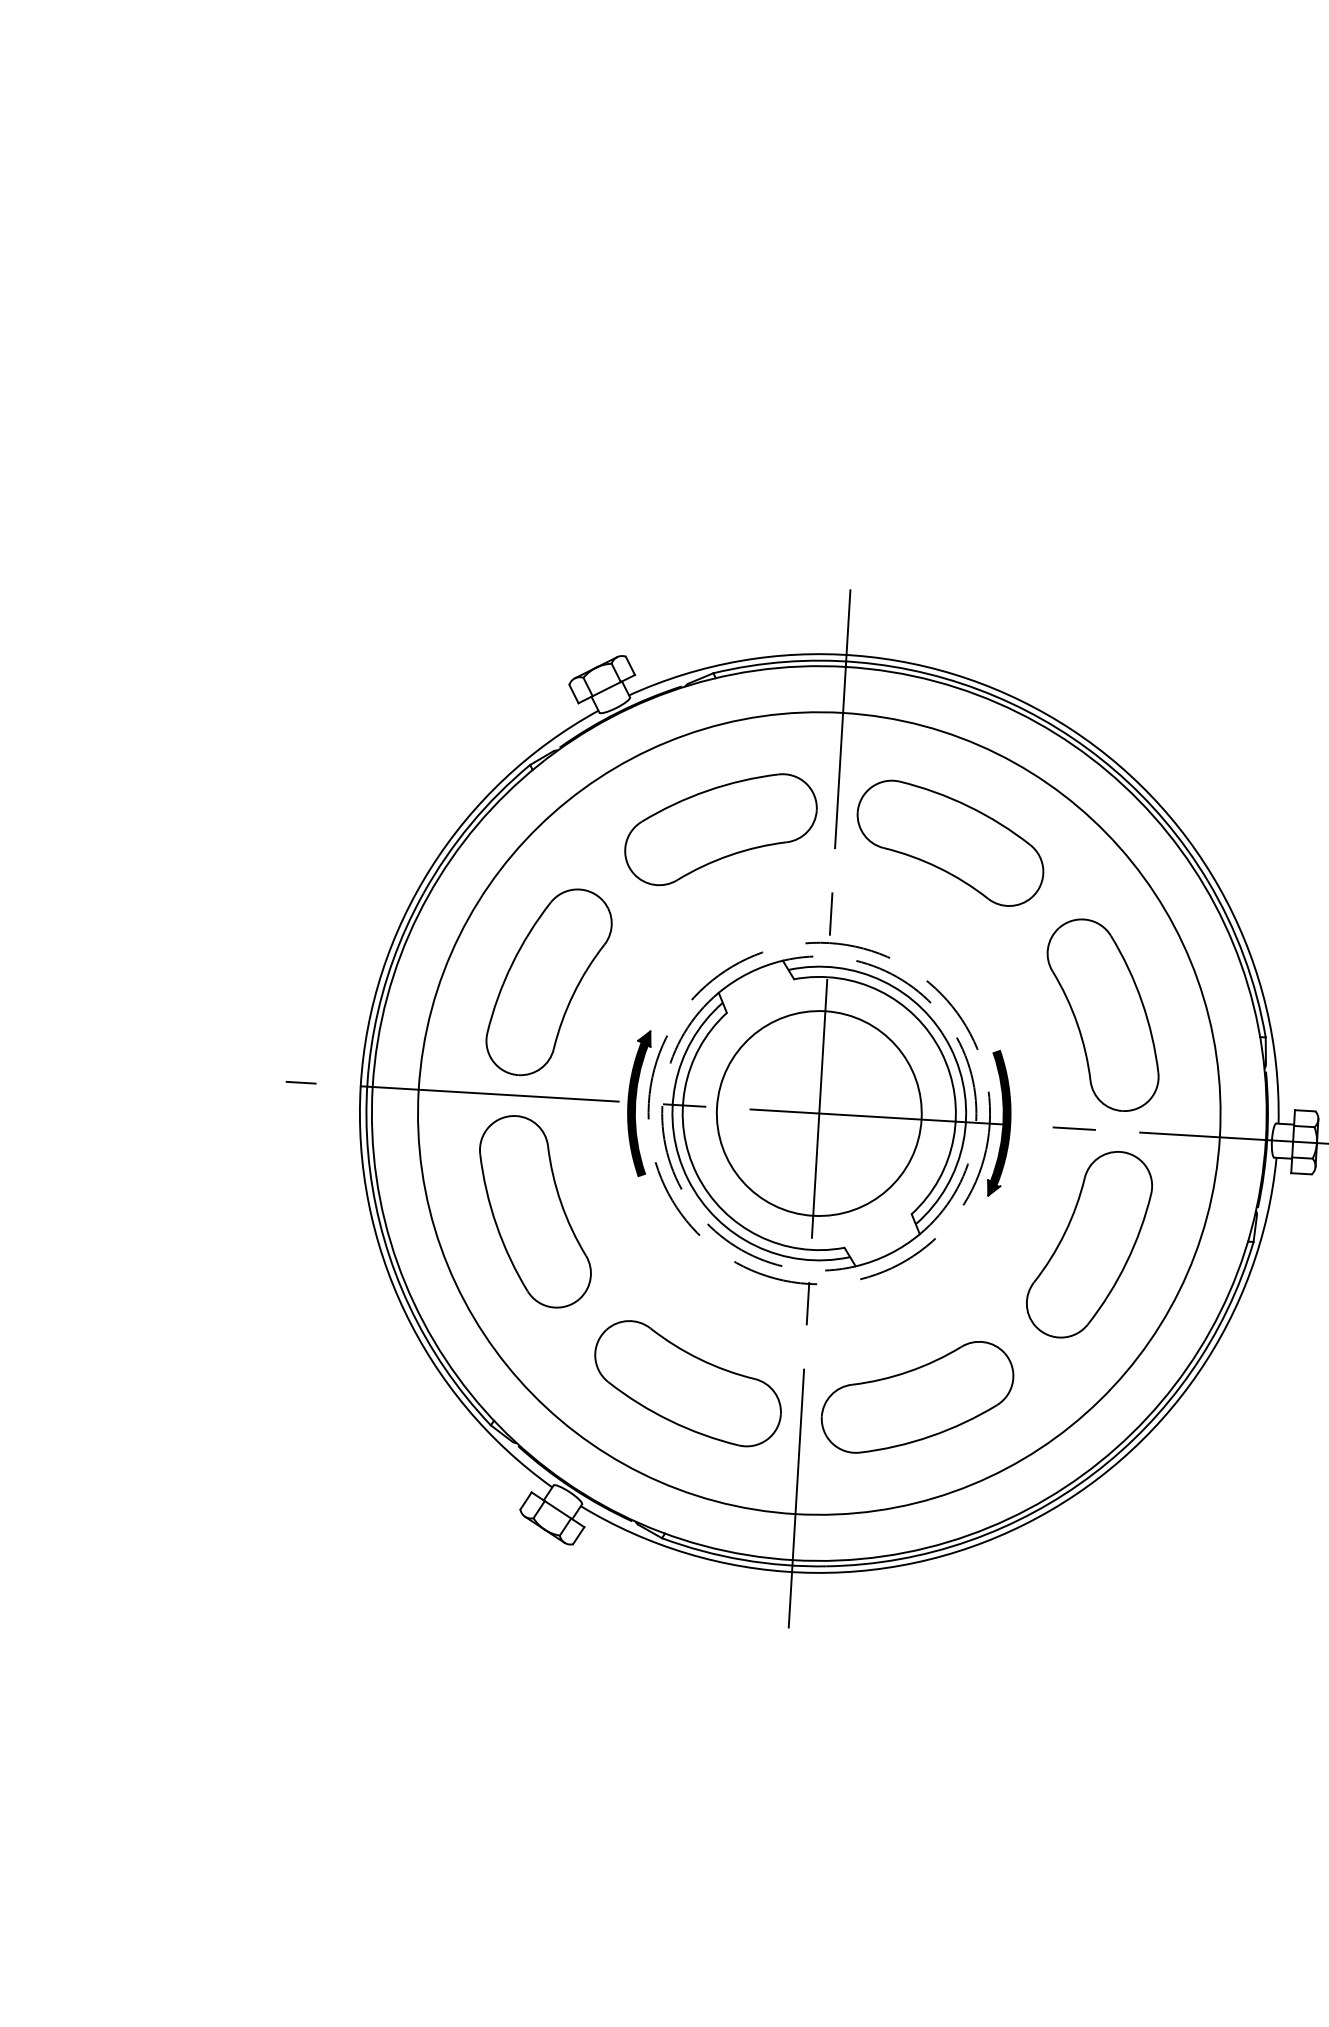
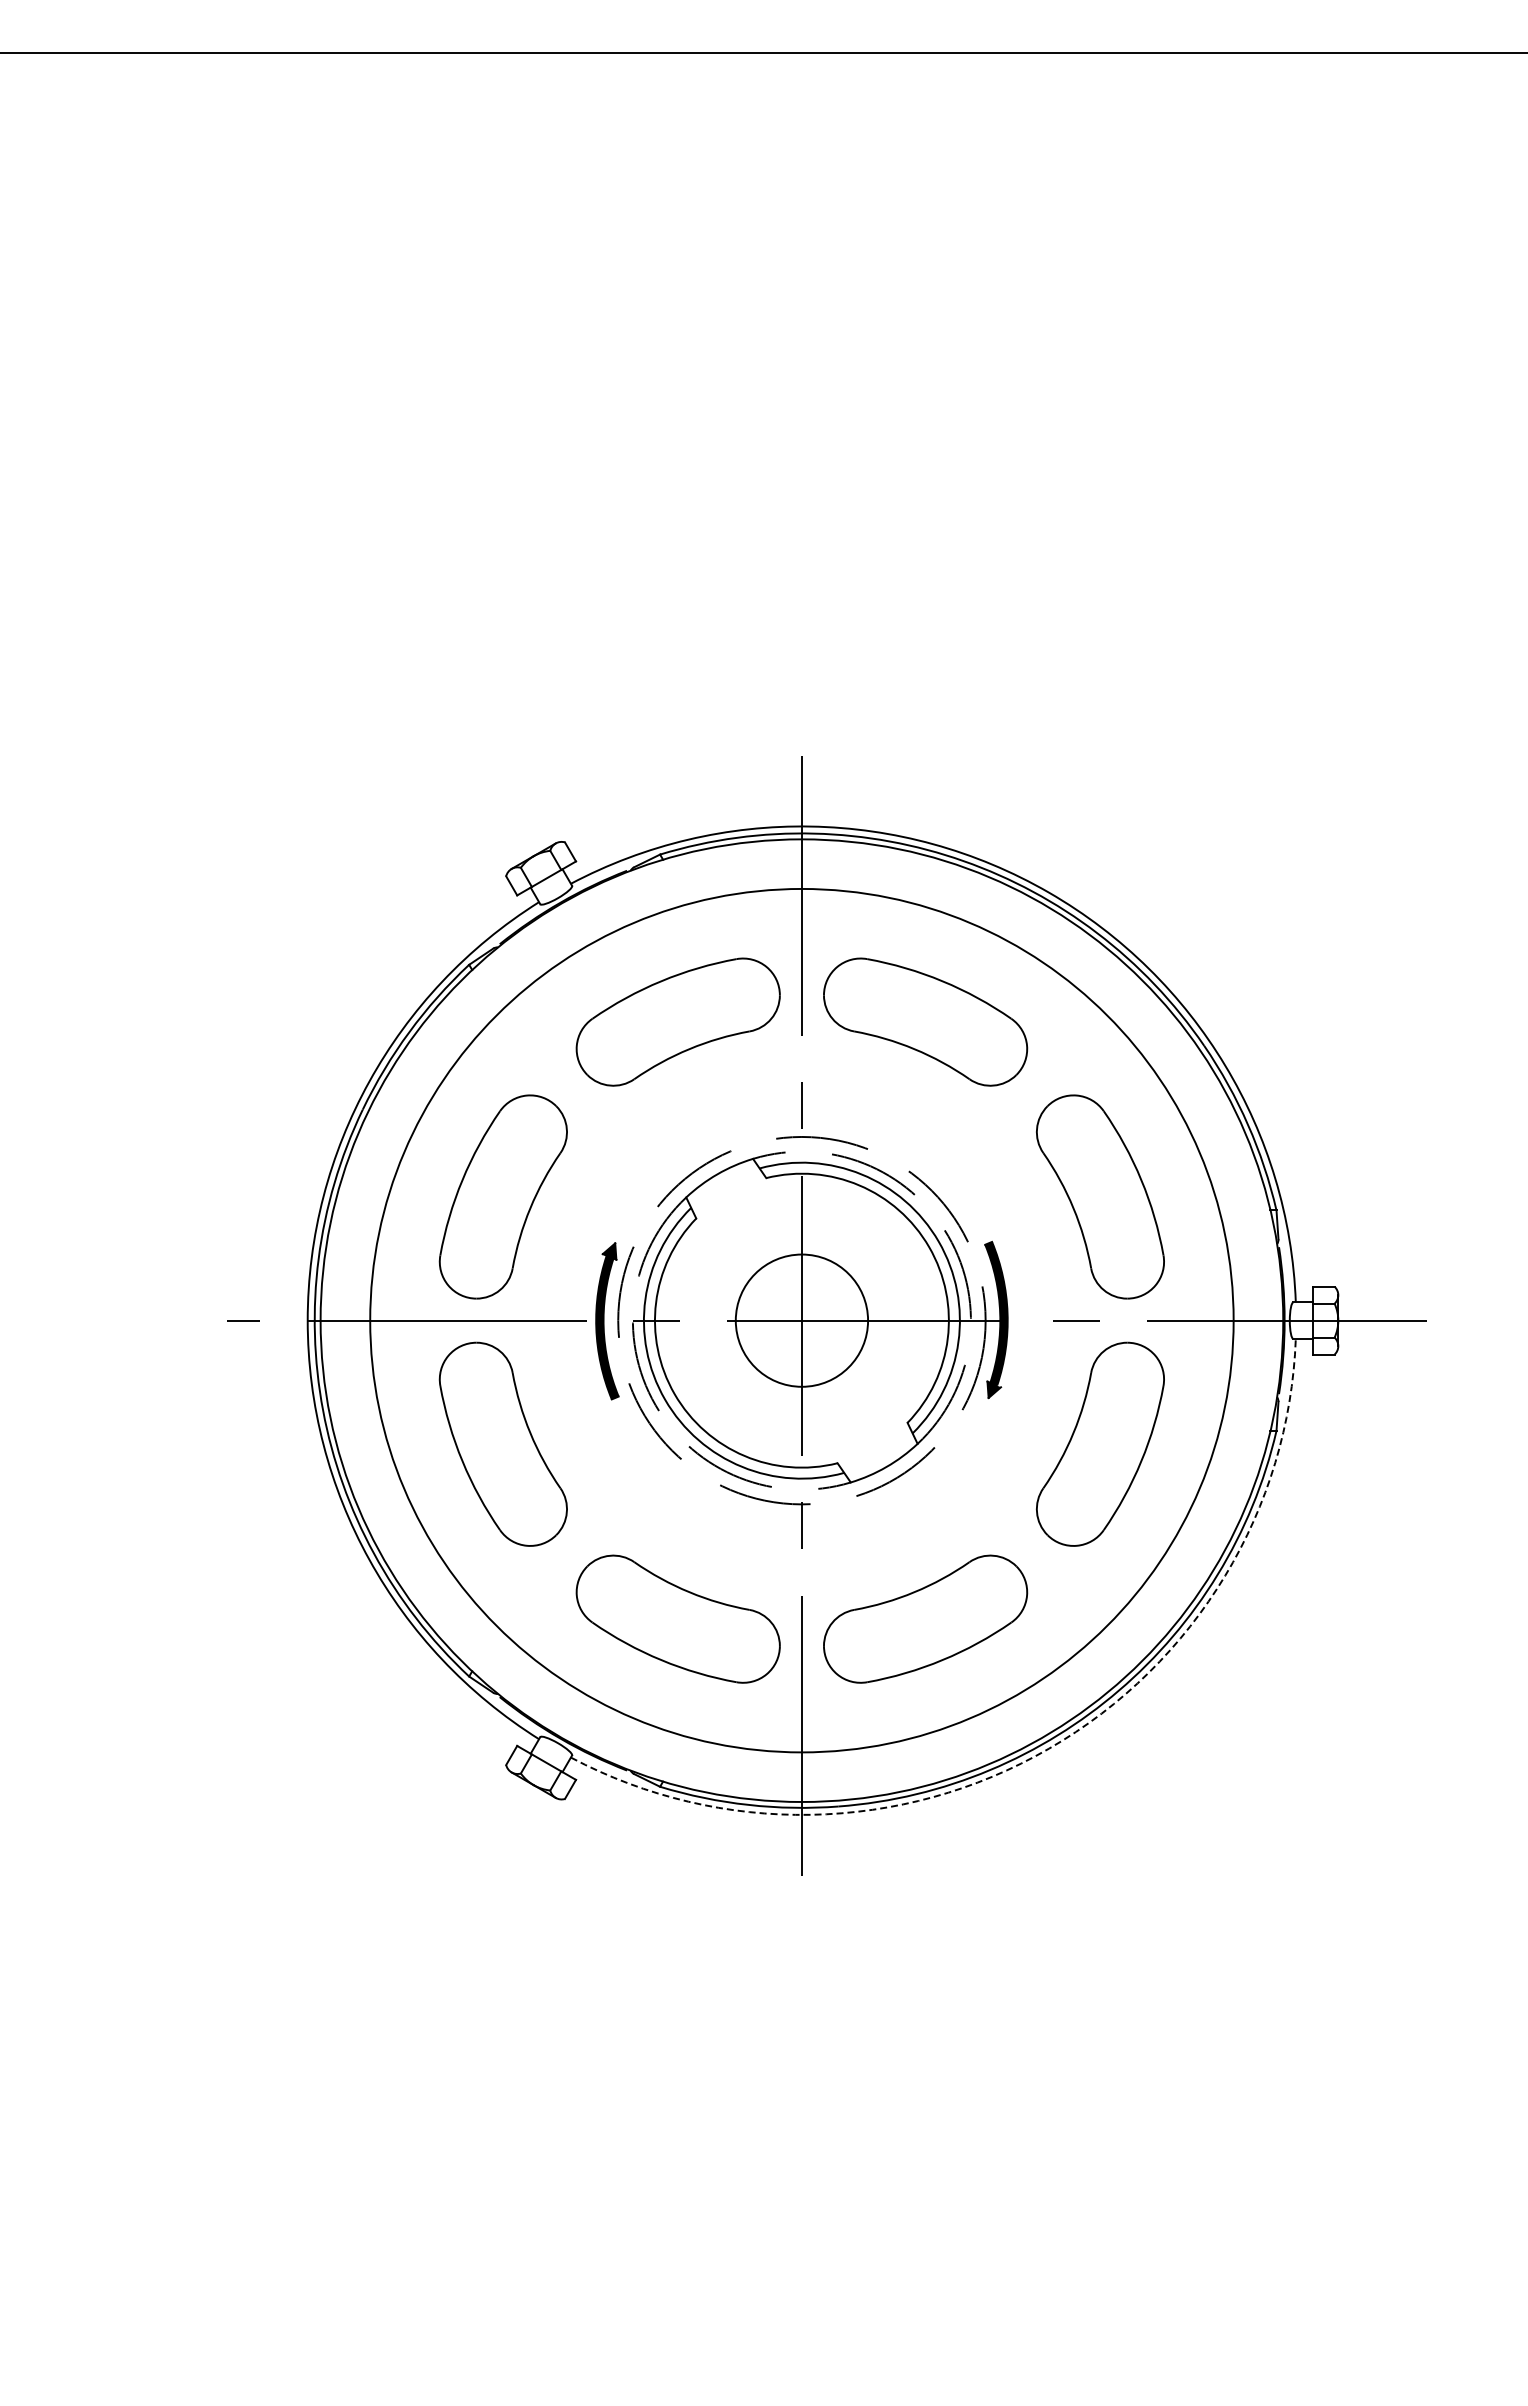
circle: (818, 1113) -> (801, 1320), size x0.6
arc: (1025, 1524) -> (1049, 1748), solid -> dashed

